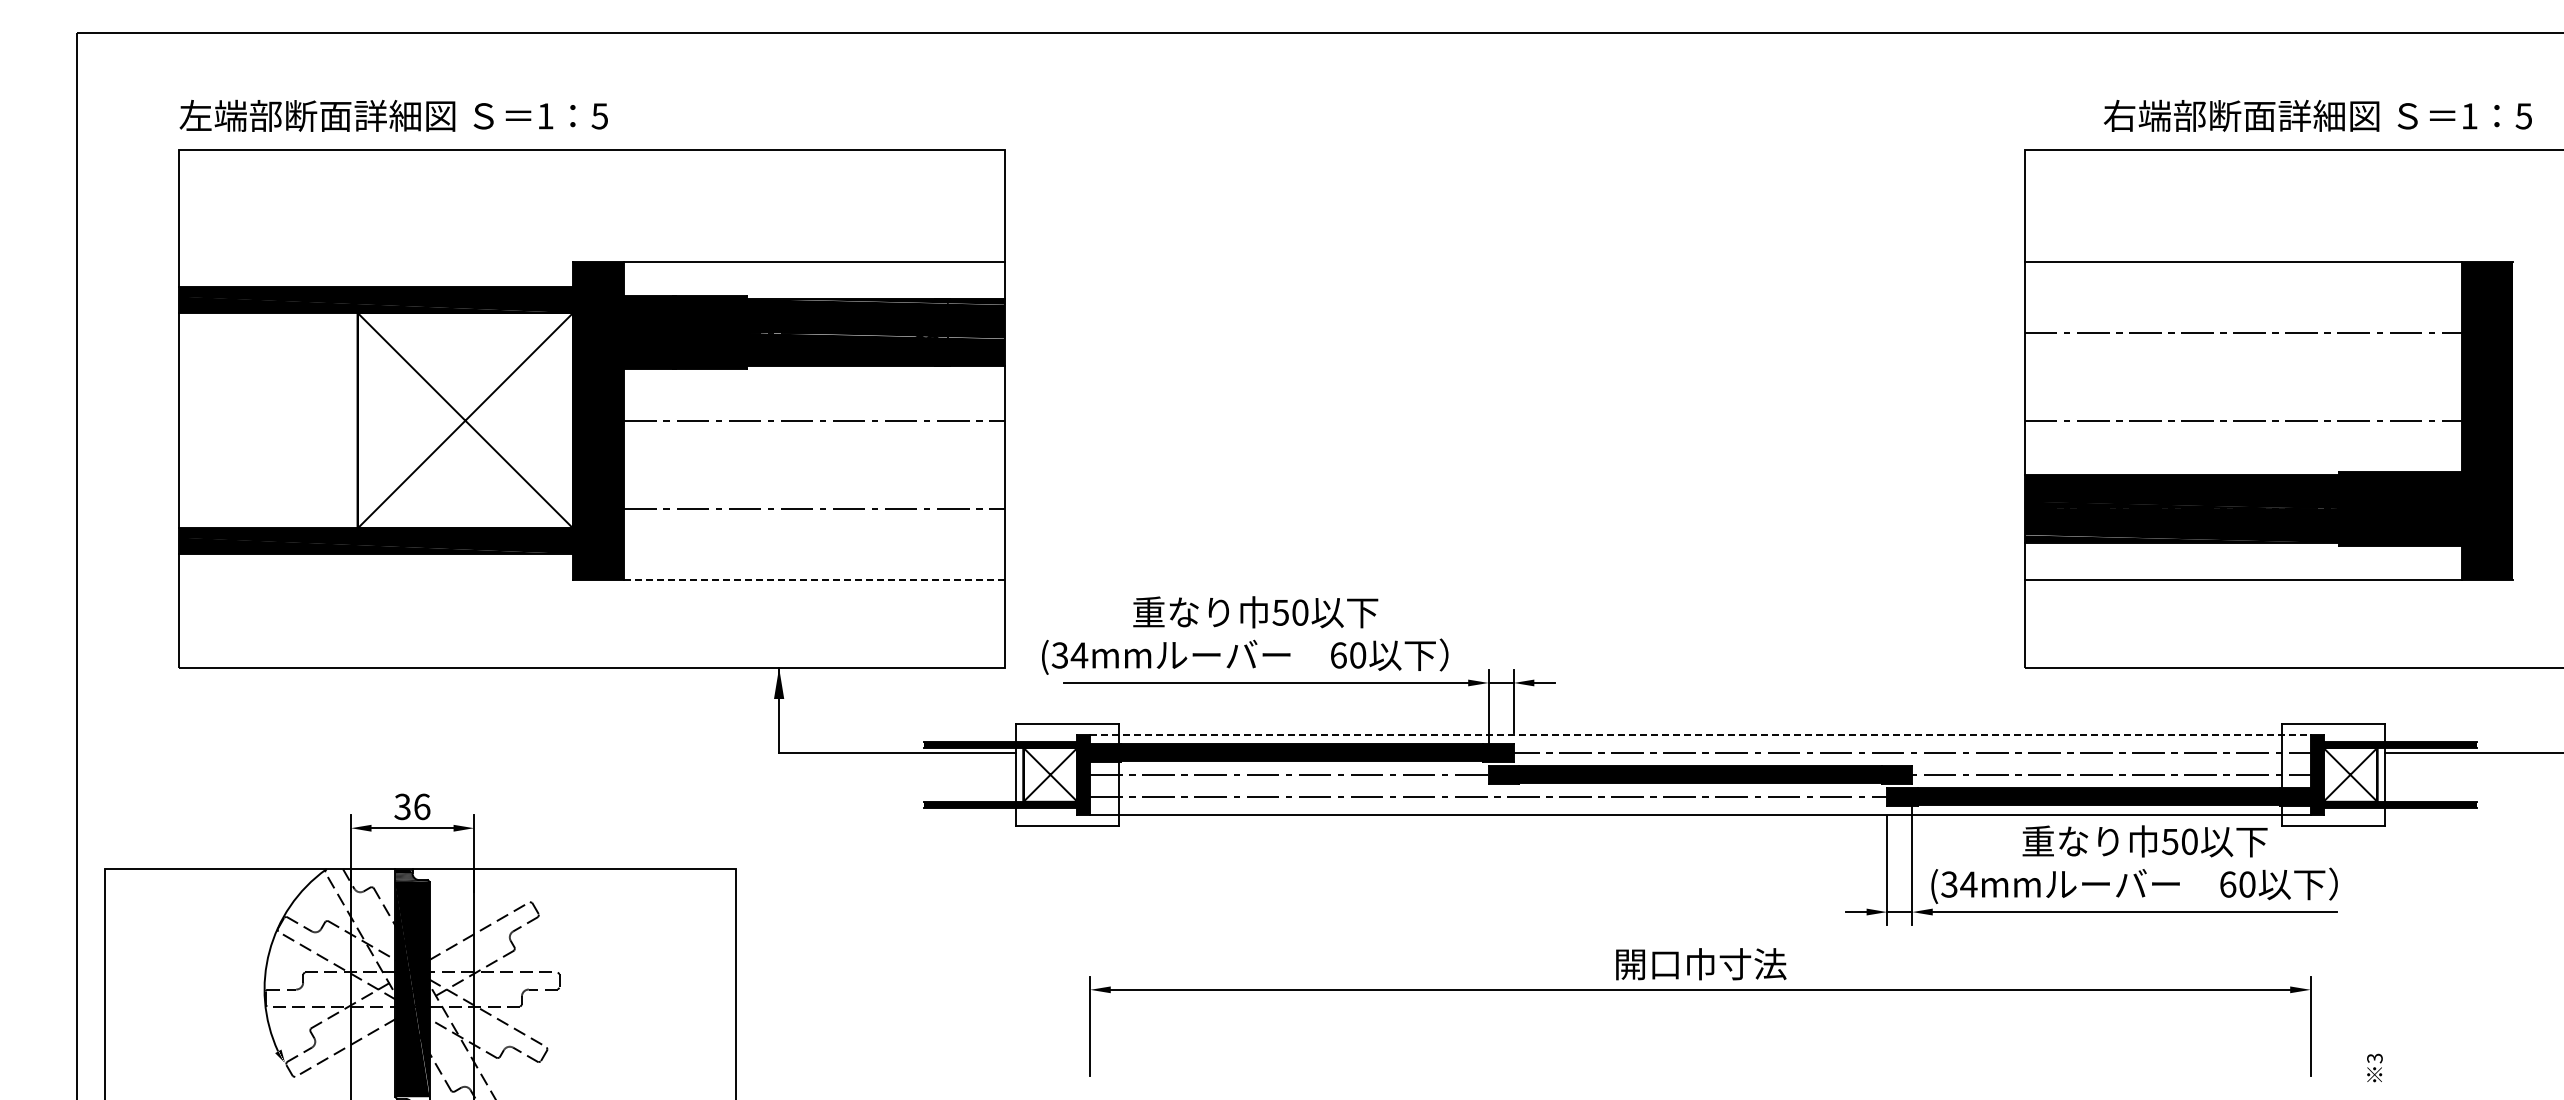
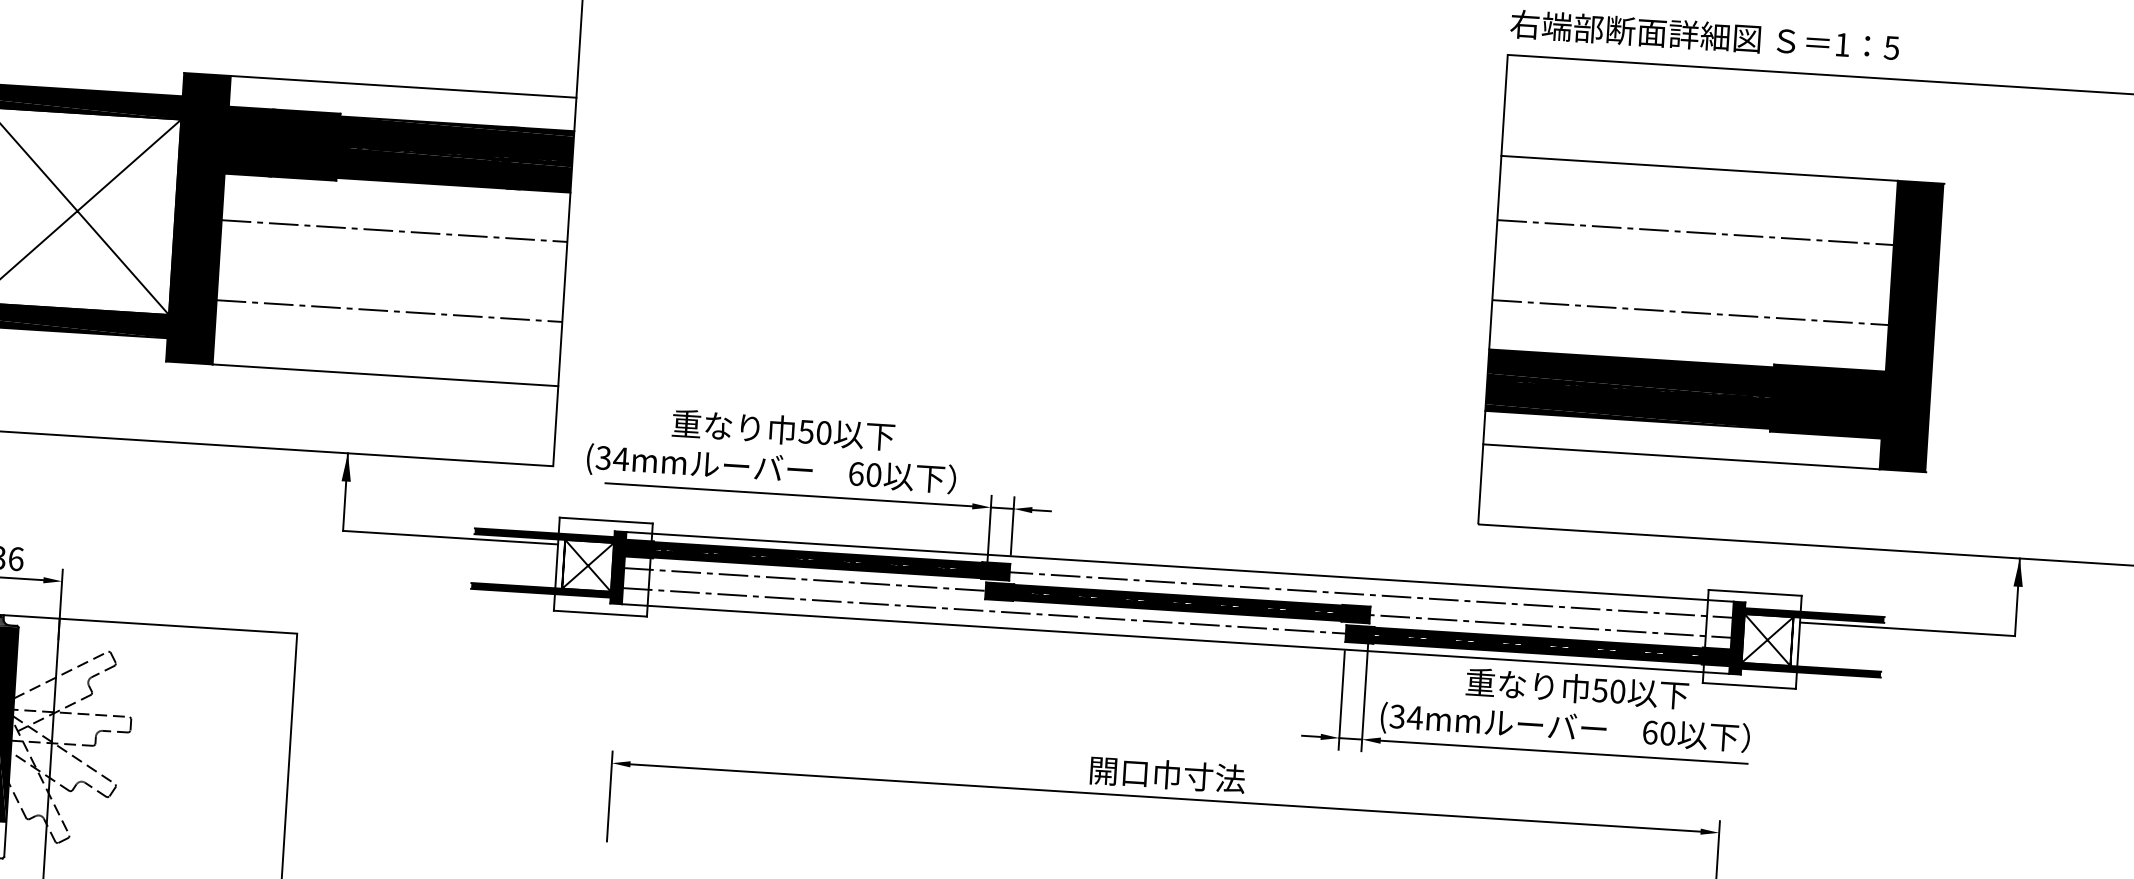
text: (2317, 115) -> (1704, 35), moved
line: (814, 579) -> (385, 375), dashed -> solid
line: (1700, 735) -> (1180, 567), dashed -> solid

